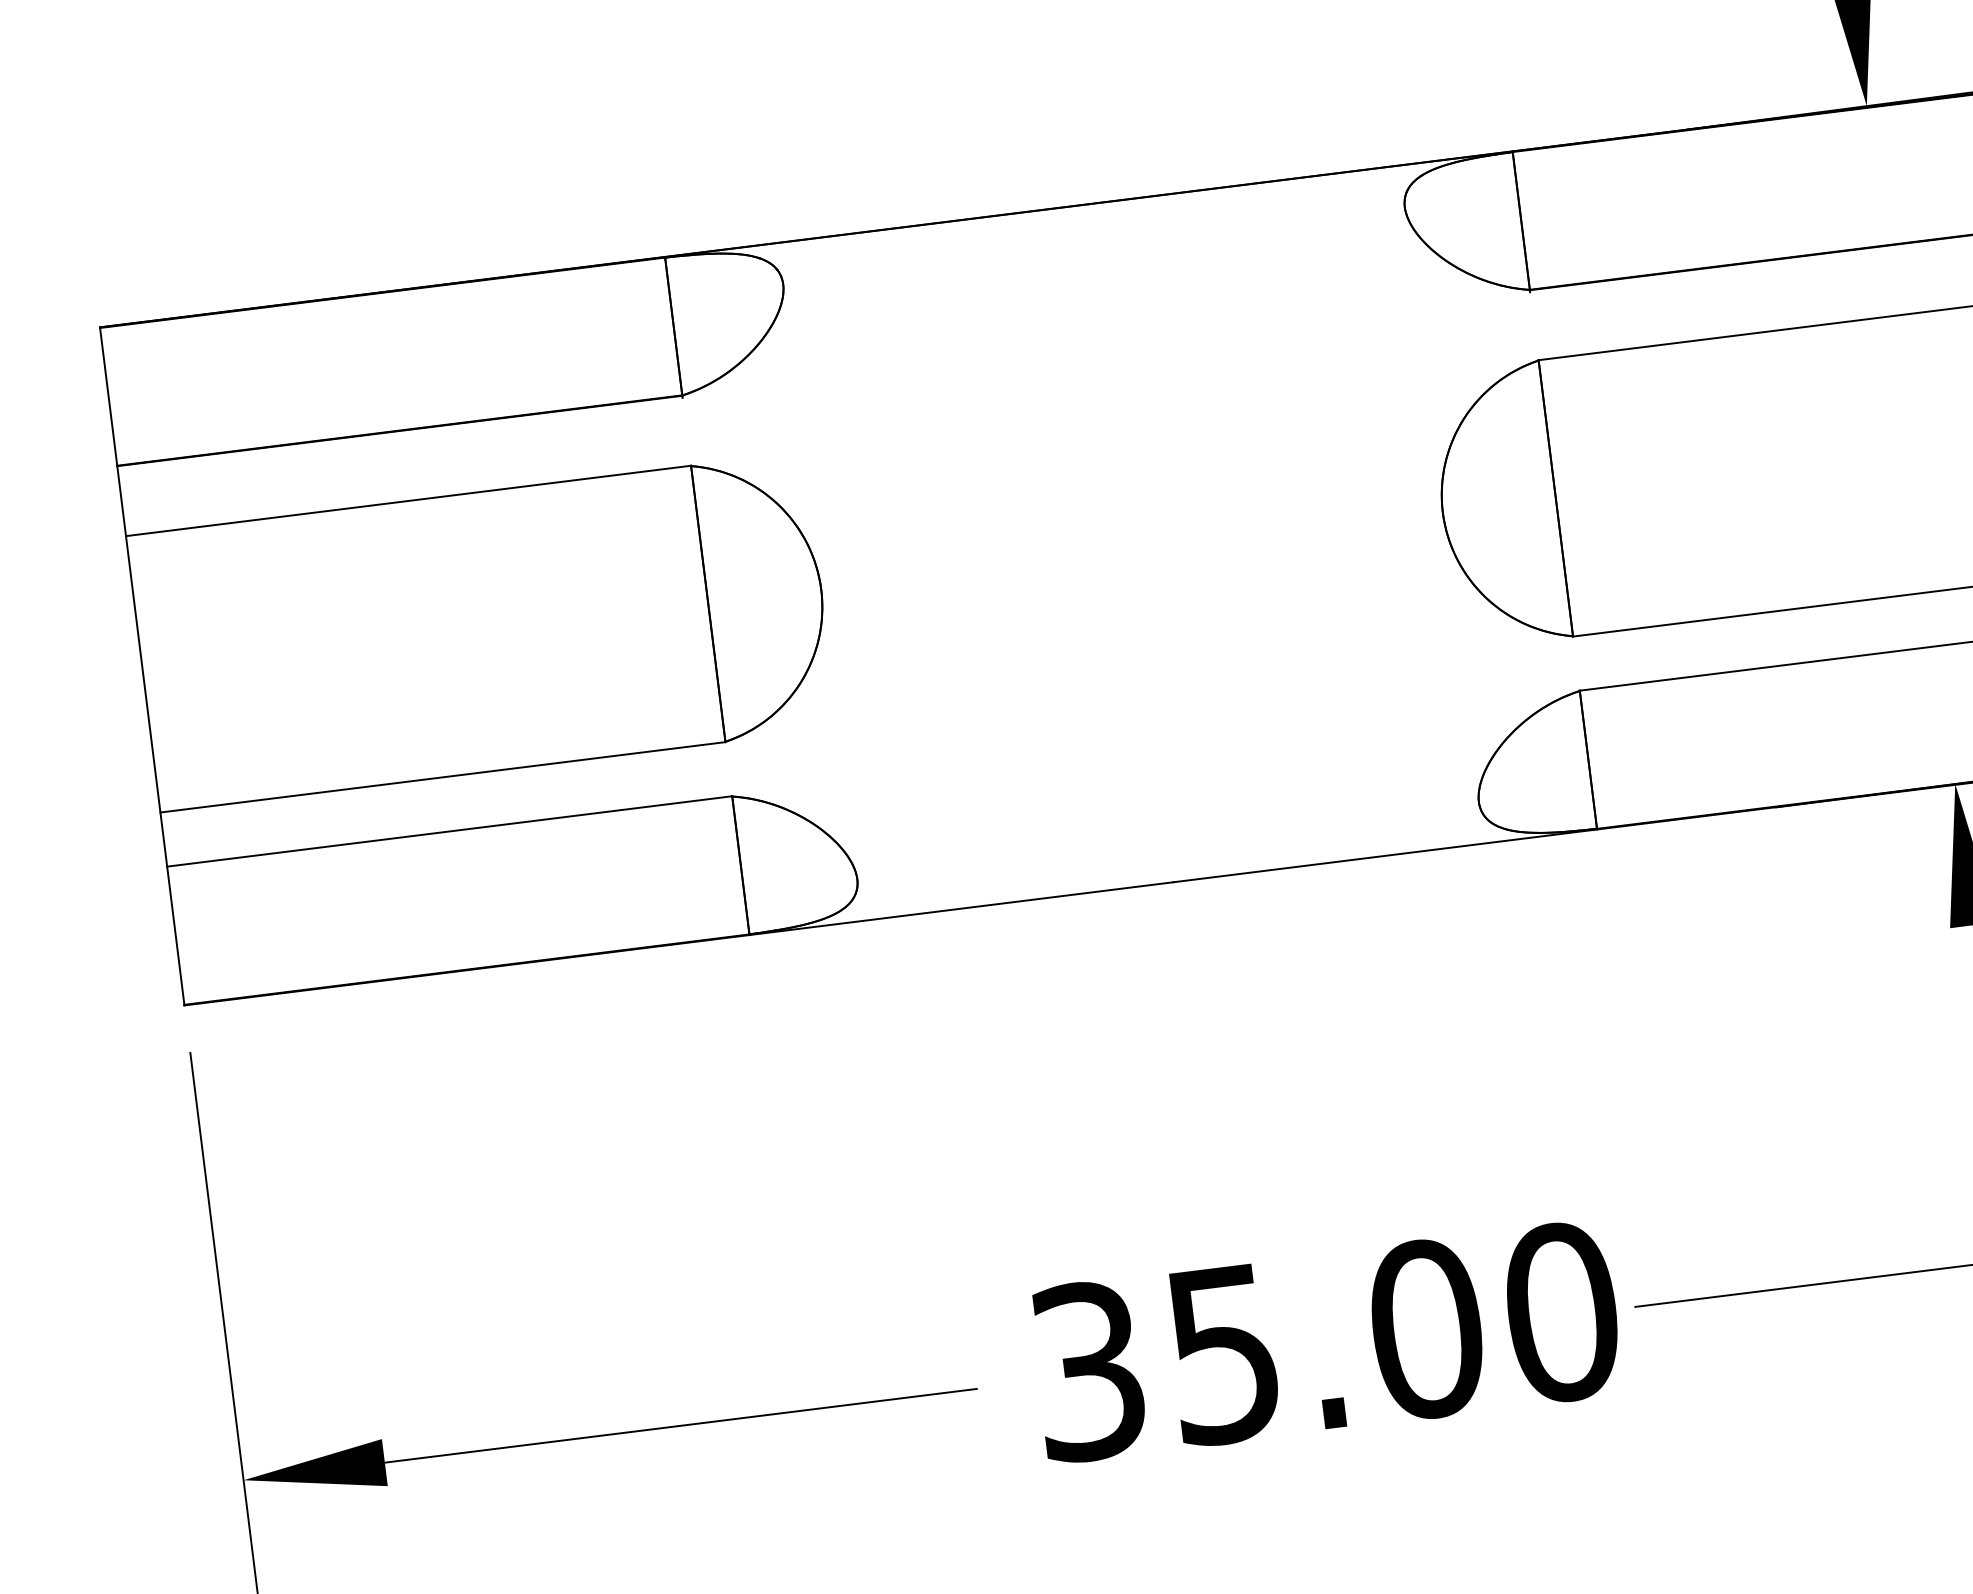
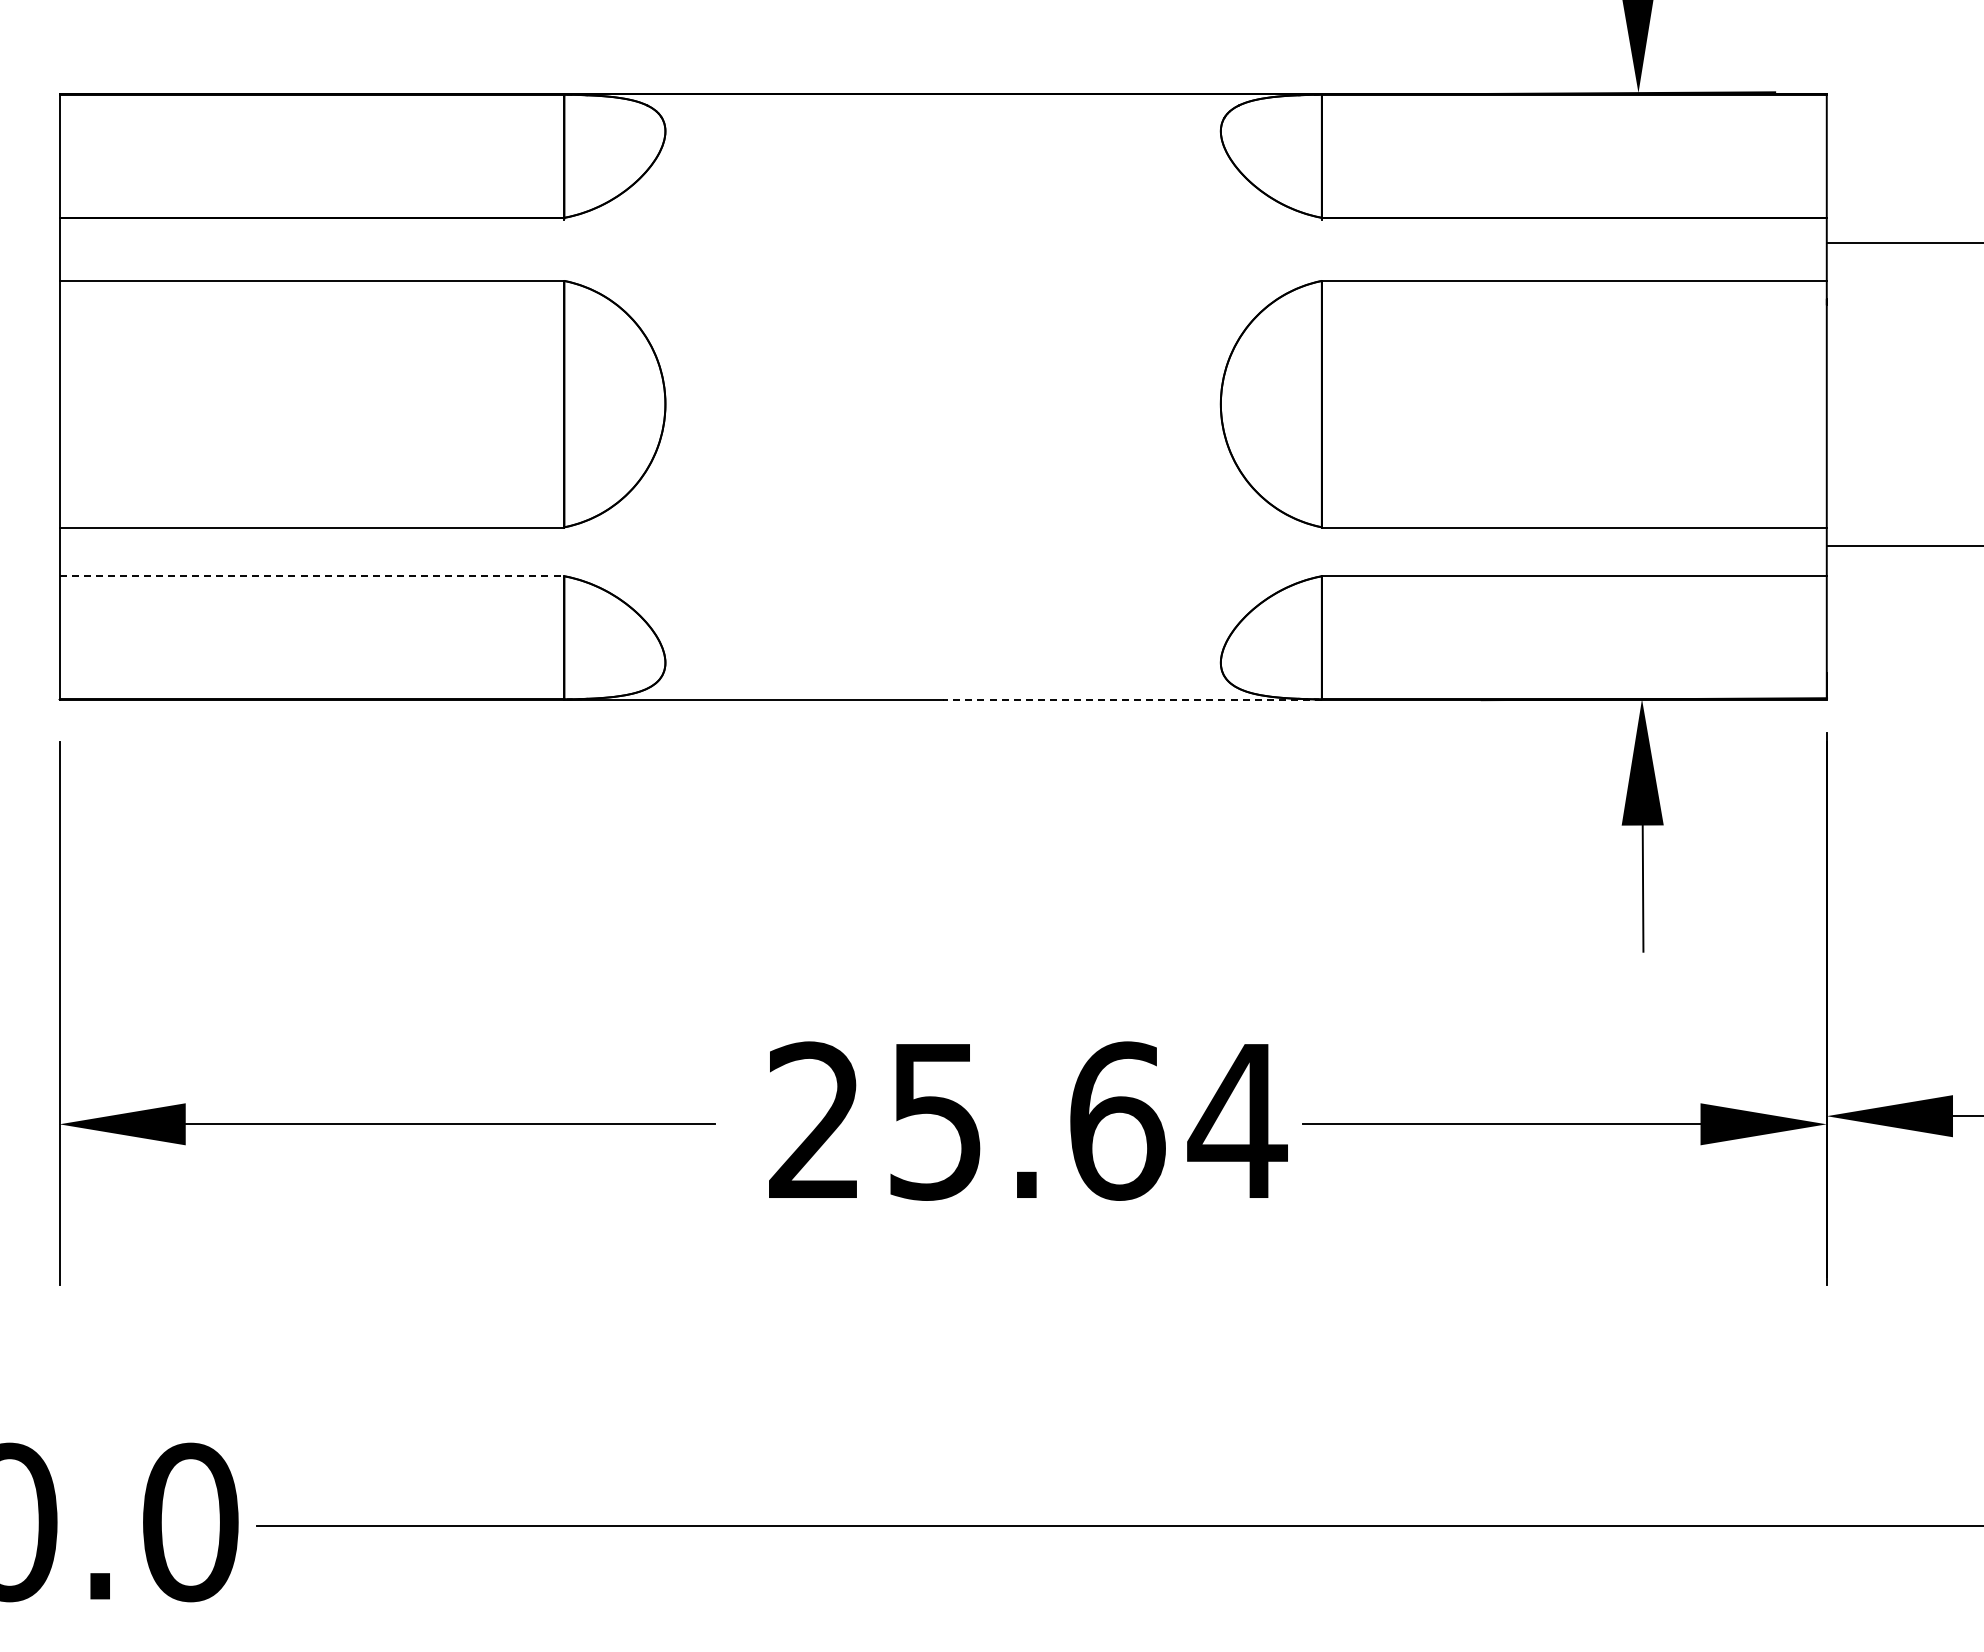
line: (450, 830) -> (312, 575), solid -> dashed
line: (1385, 856) -> (1132, 700), solid -> dashed
text: (1327, 1340) -> (1028, 1120), 35.00 -> 25.64

